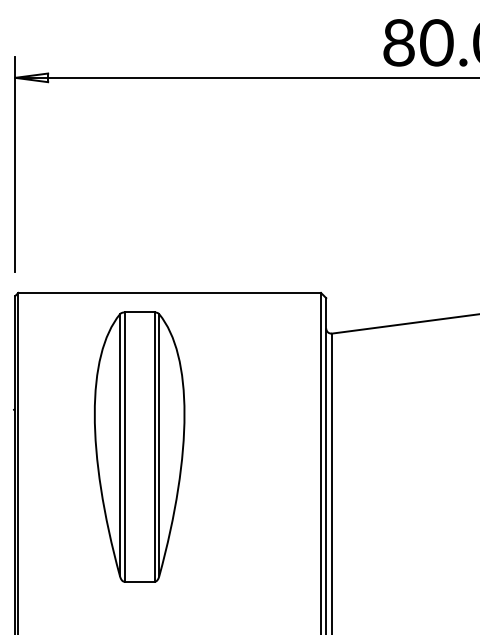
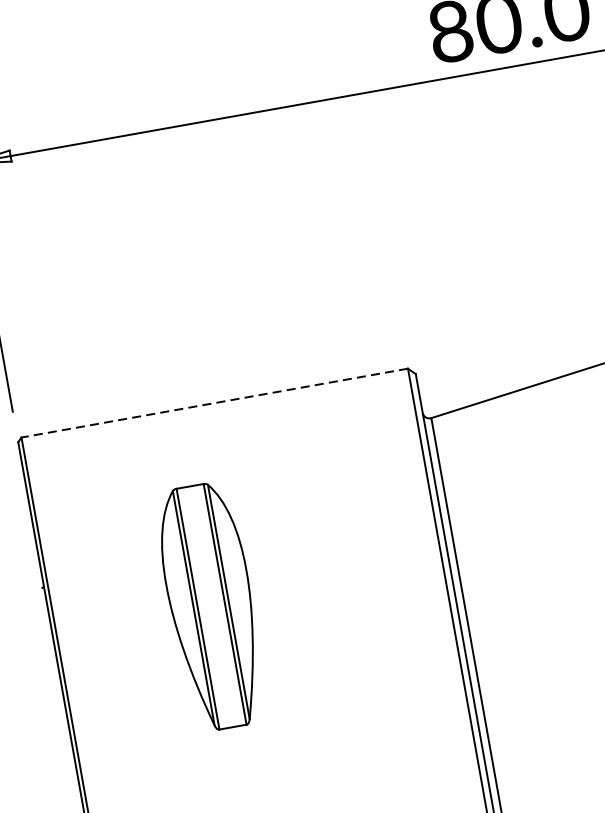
line: (169, 292) -> (214, 402), solid -> dashed
part: (139, 446) -> (211, 606), size x0.7

